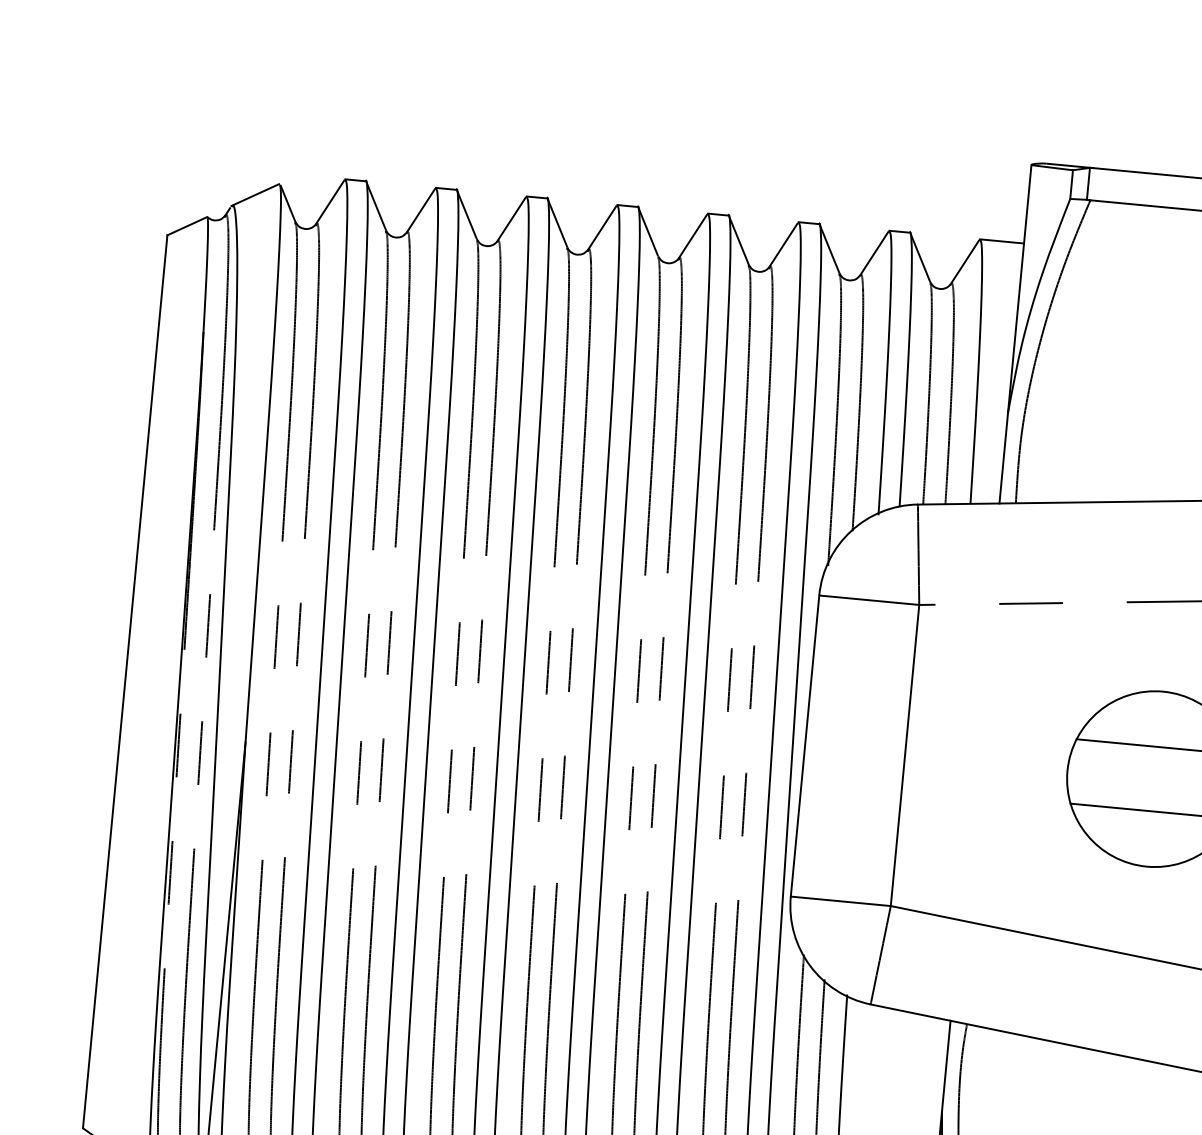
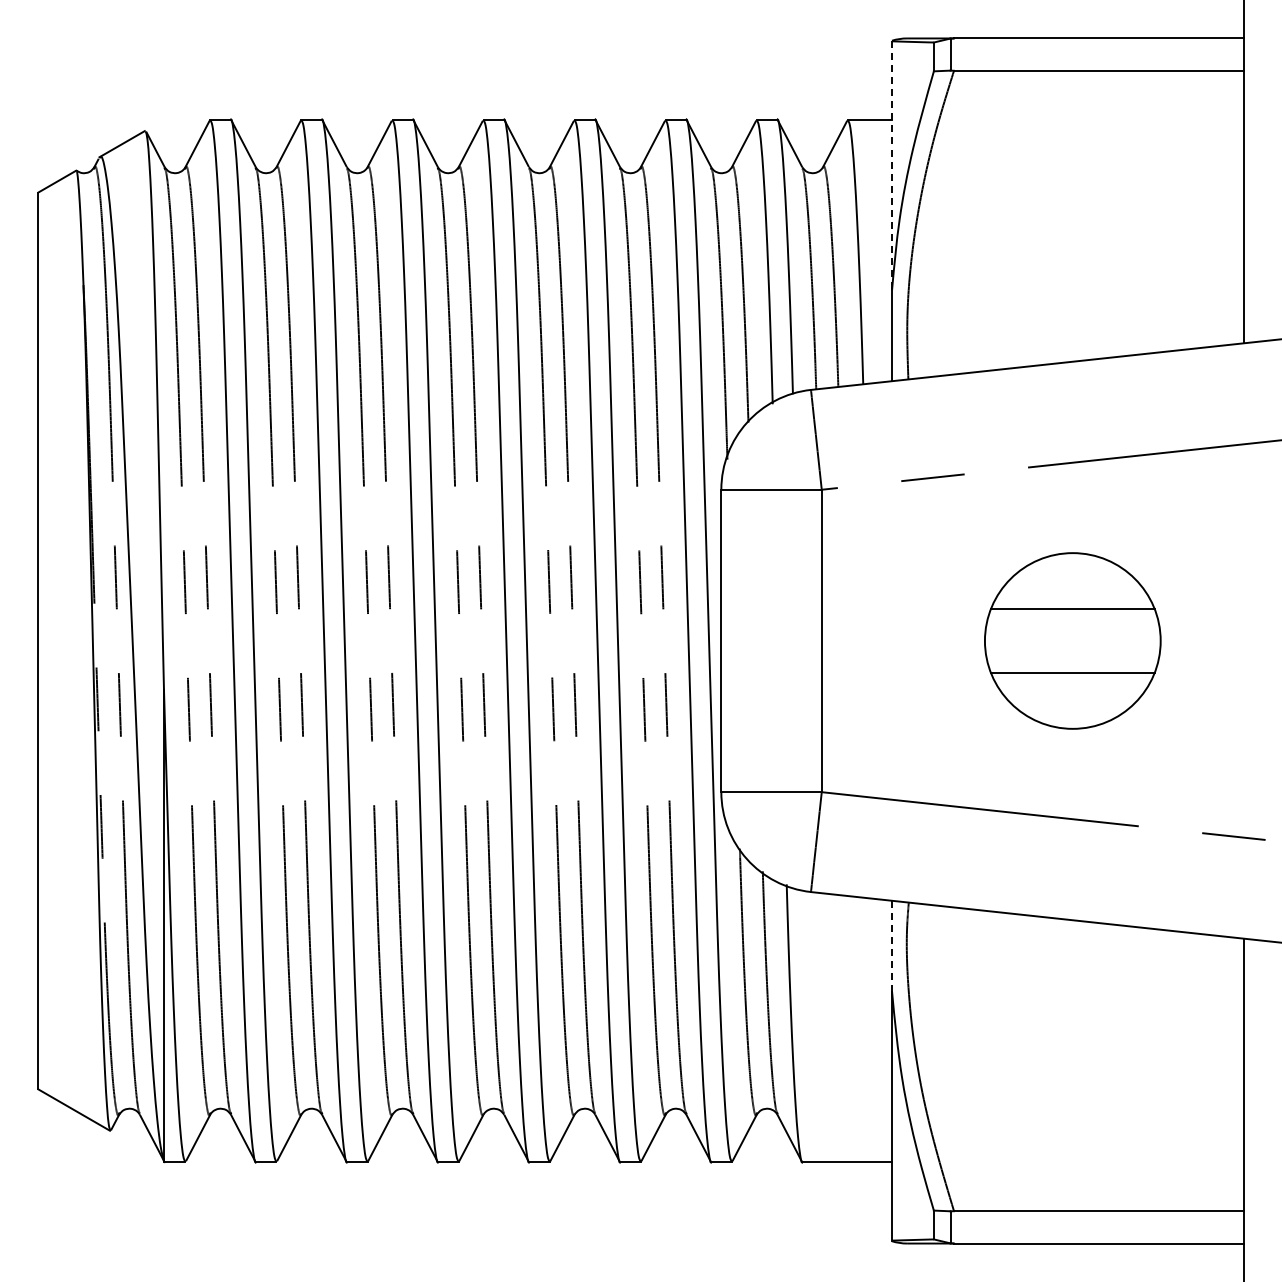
line: (1020, 289) -> (892, 166), solid -> dashed
line: (946, 1066) -> (892, 946), solid -> dashed

